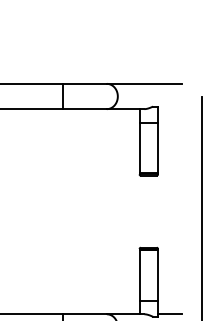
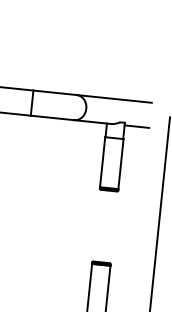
line: (169, 109) -> (136, 126), added

